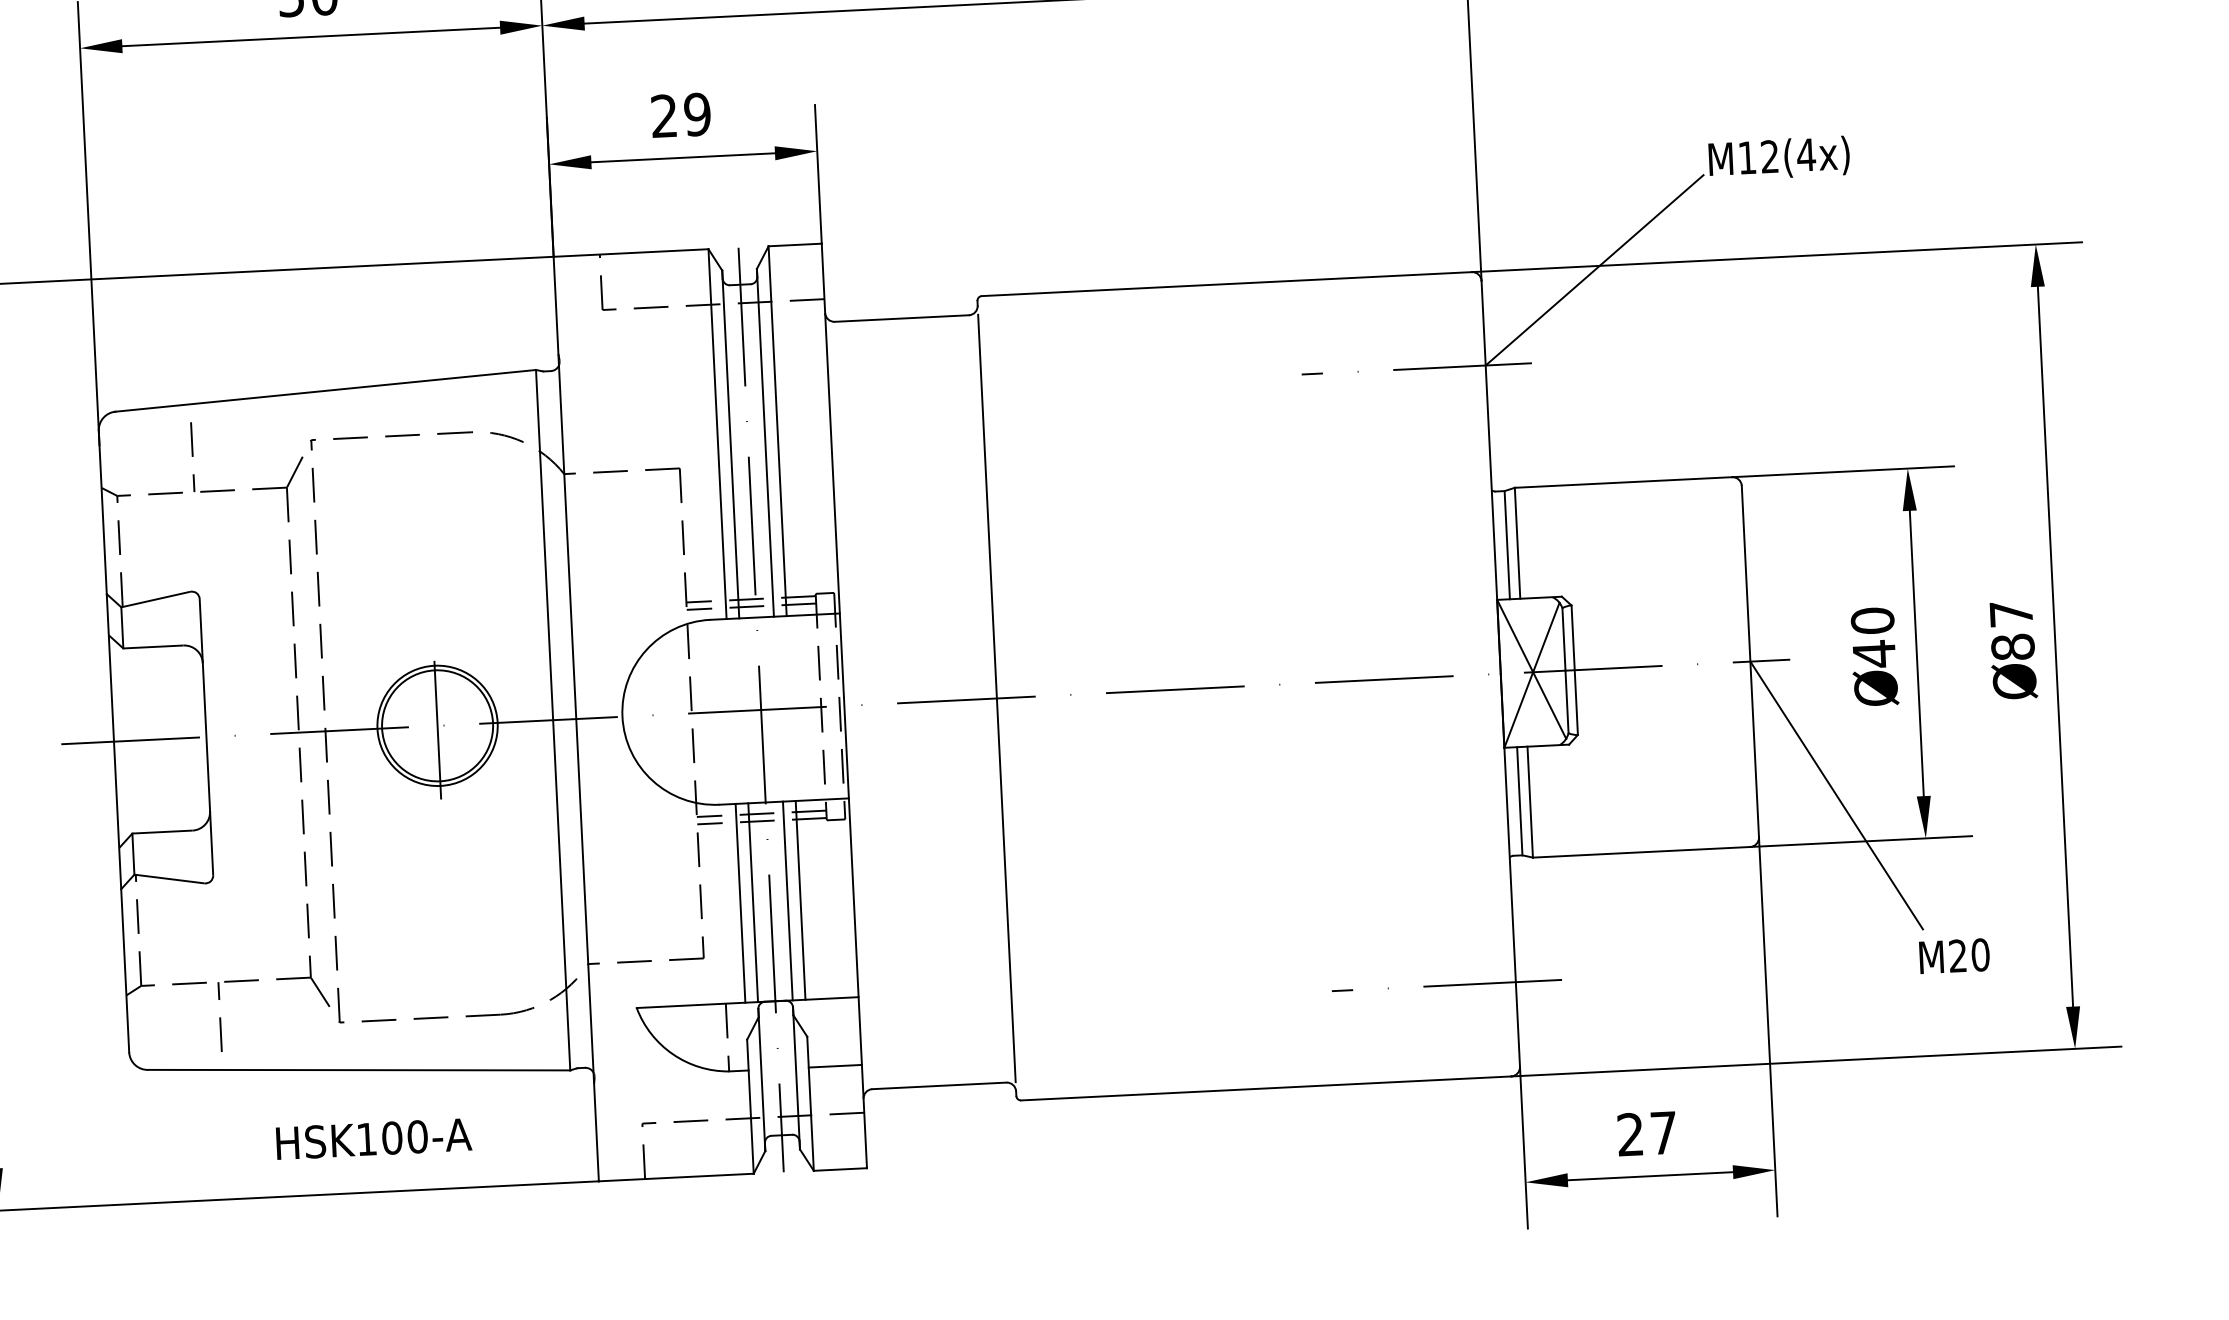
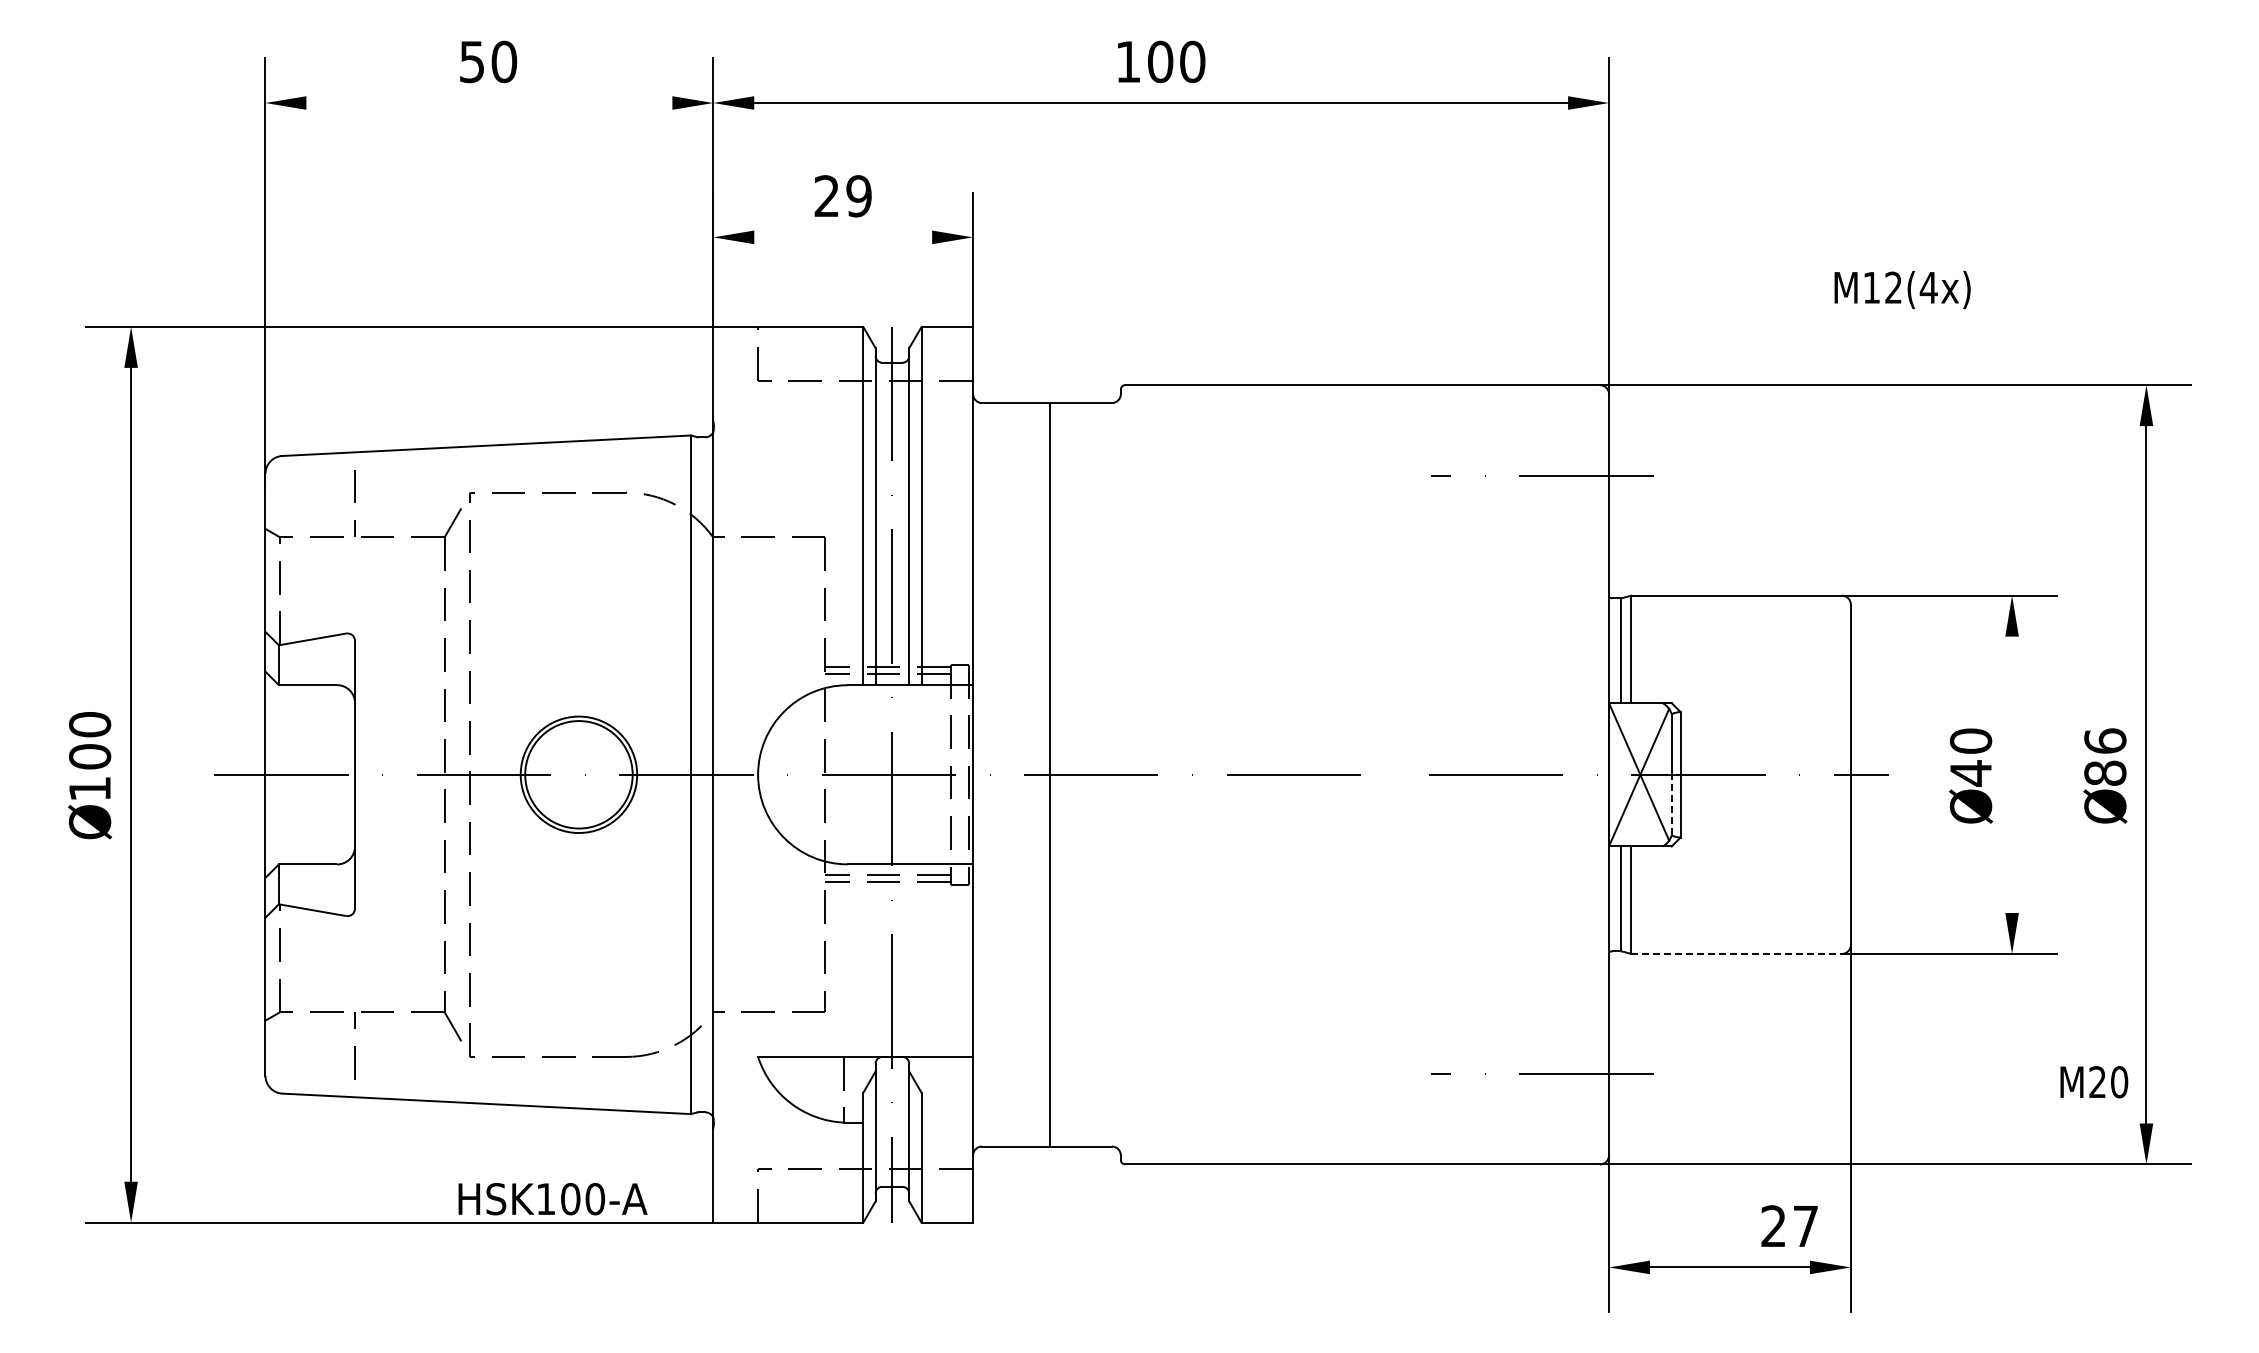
line: (311, 37) -> (489, 103), removed
line: (683, 157) -> (843, 237), removed
line: (1594, 270) -> (1718, 389), removed
text: (2011, 613) -> (2105, 740), 87 -> 86
line: (1917, 653) -> (2012, 774), removed
line: (996, 698) -> (1049, 774), moved
line: (1566, 701) -> (1671, 804), solid -> dashed
line: (437, 726) -> (578, 775), removed
line: (1836, 794) -> (1927, 907), removed
line: (1642, 851) -> (1737, 953), solid -> dashed
line: (788, 900) -> (909, 960), removed
line: (800, 900) -> (921, 960), removed
line: (753, 902) -> (875, 960), removed
line: (740, 903) -> (863, 960), removed
text: (1954, 956) -> (2094, 1082), moved
line: (835, 1066) -> (947, 1122), removed
text: (1646, 1133) -> (1789, 1225), moved
text: (373, 1139) -> (552, 1199), moved

